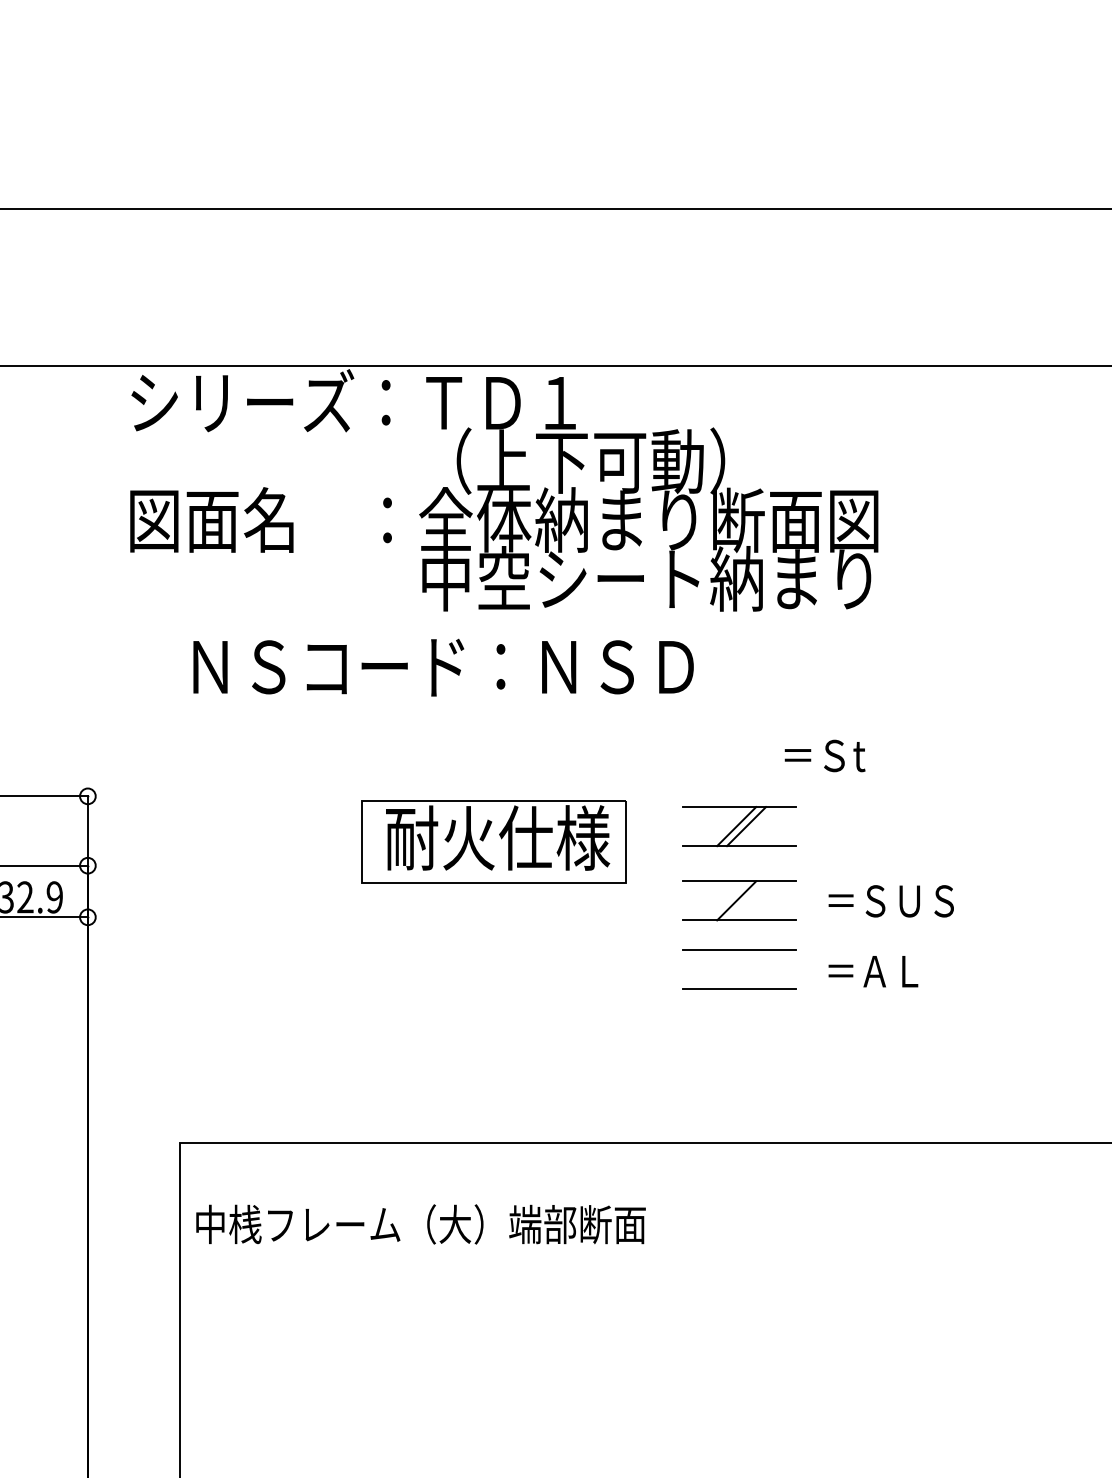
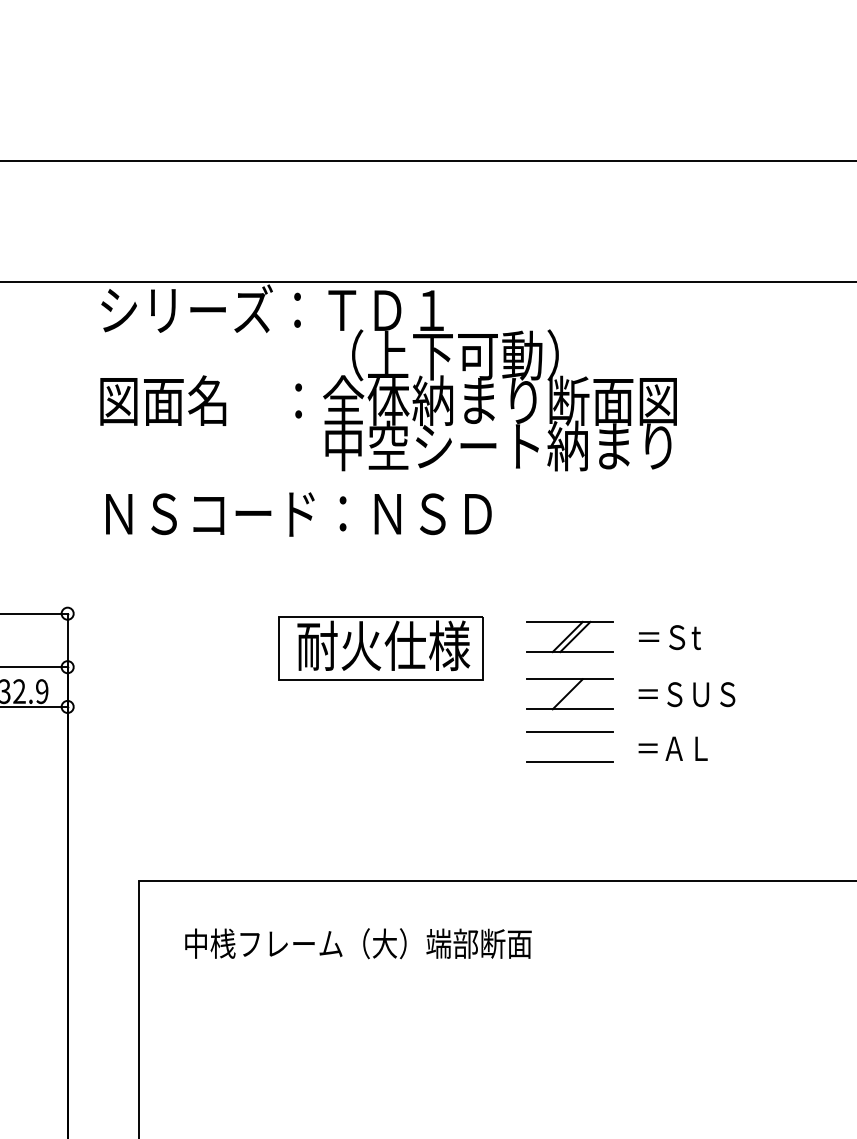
text: (443, 667) -> (298, 514), moved
text: (824, 755) -> (669, 637), moved
text: (421, 1224) -> (358, 943), moved

